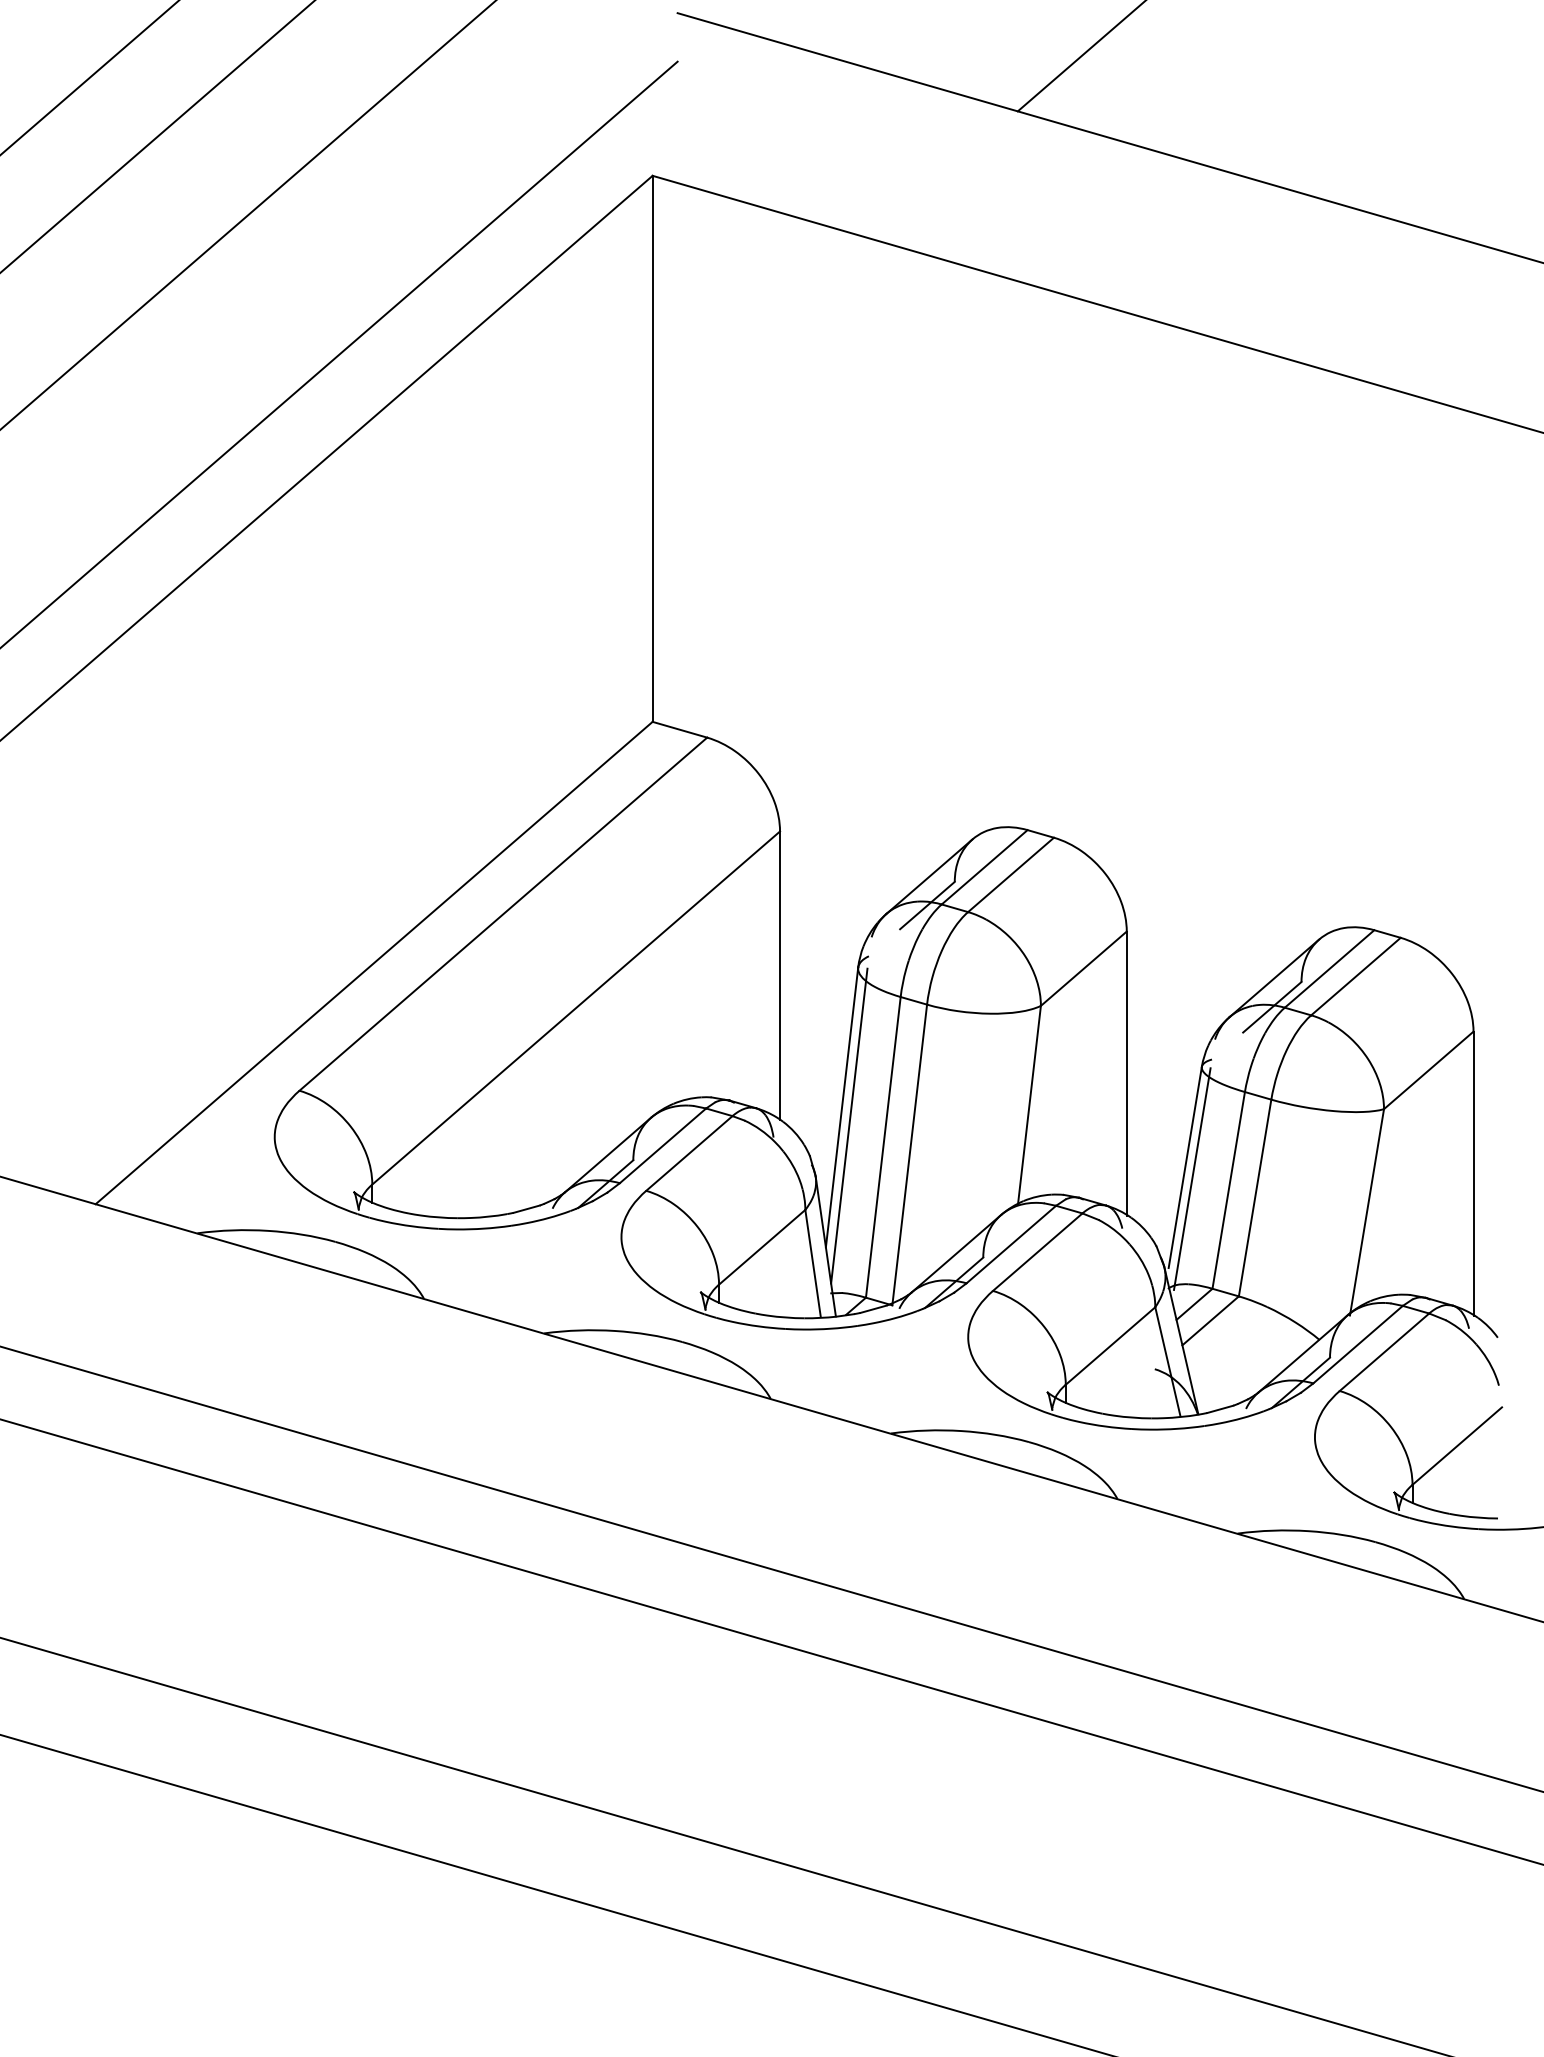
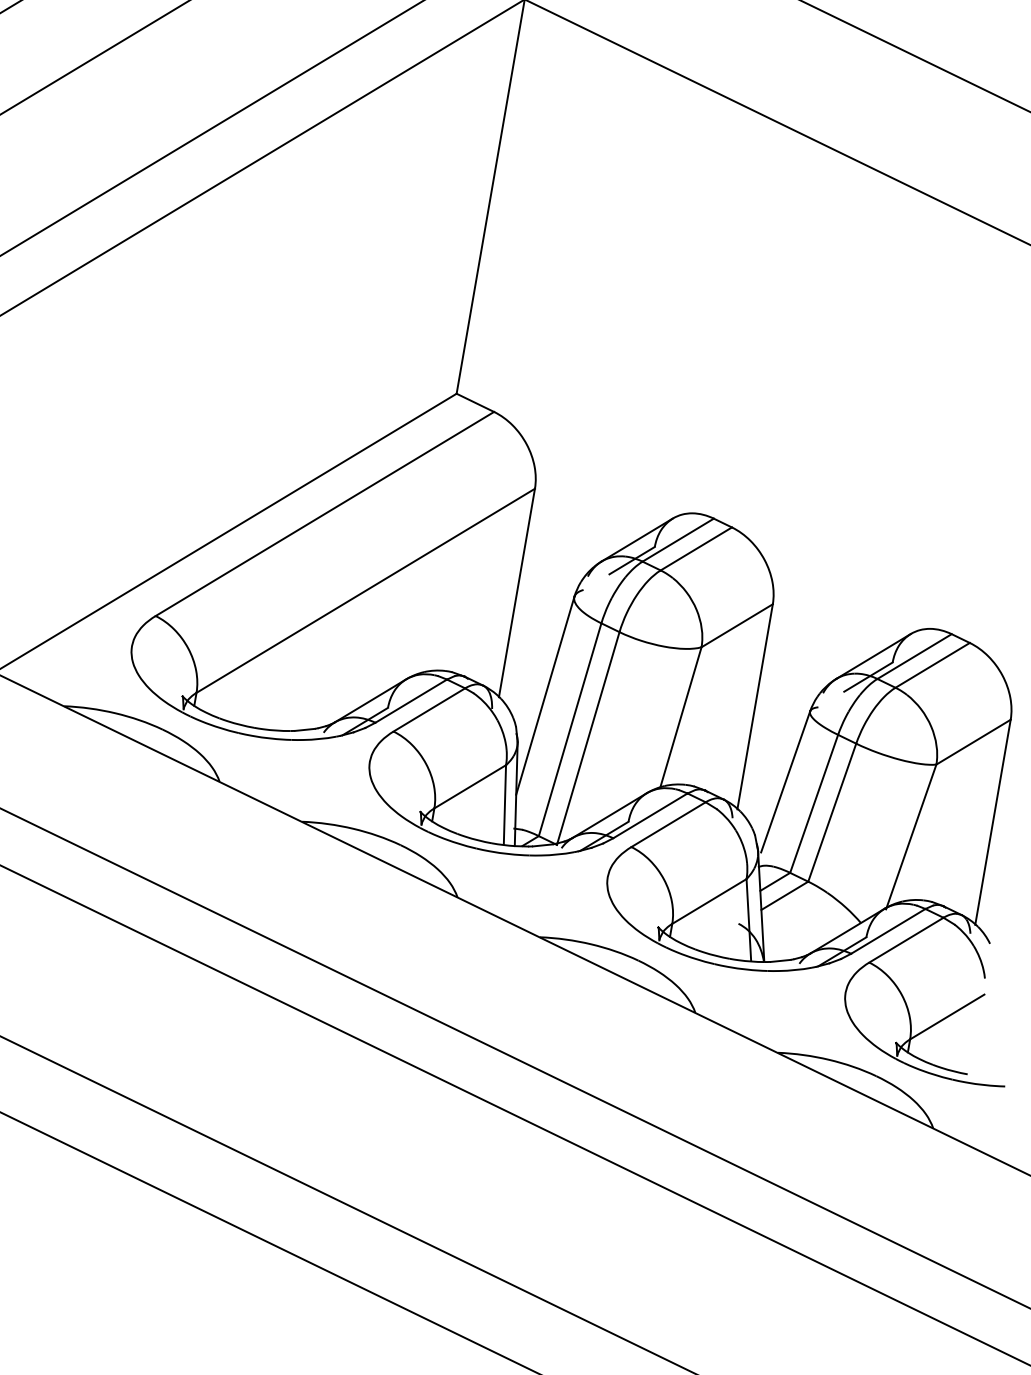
line: (849, 1125) -> (548, 709), removed
line: (1192, 1178) -> (789, 790), removed

